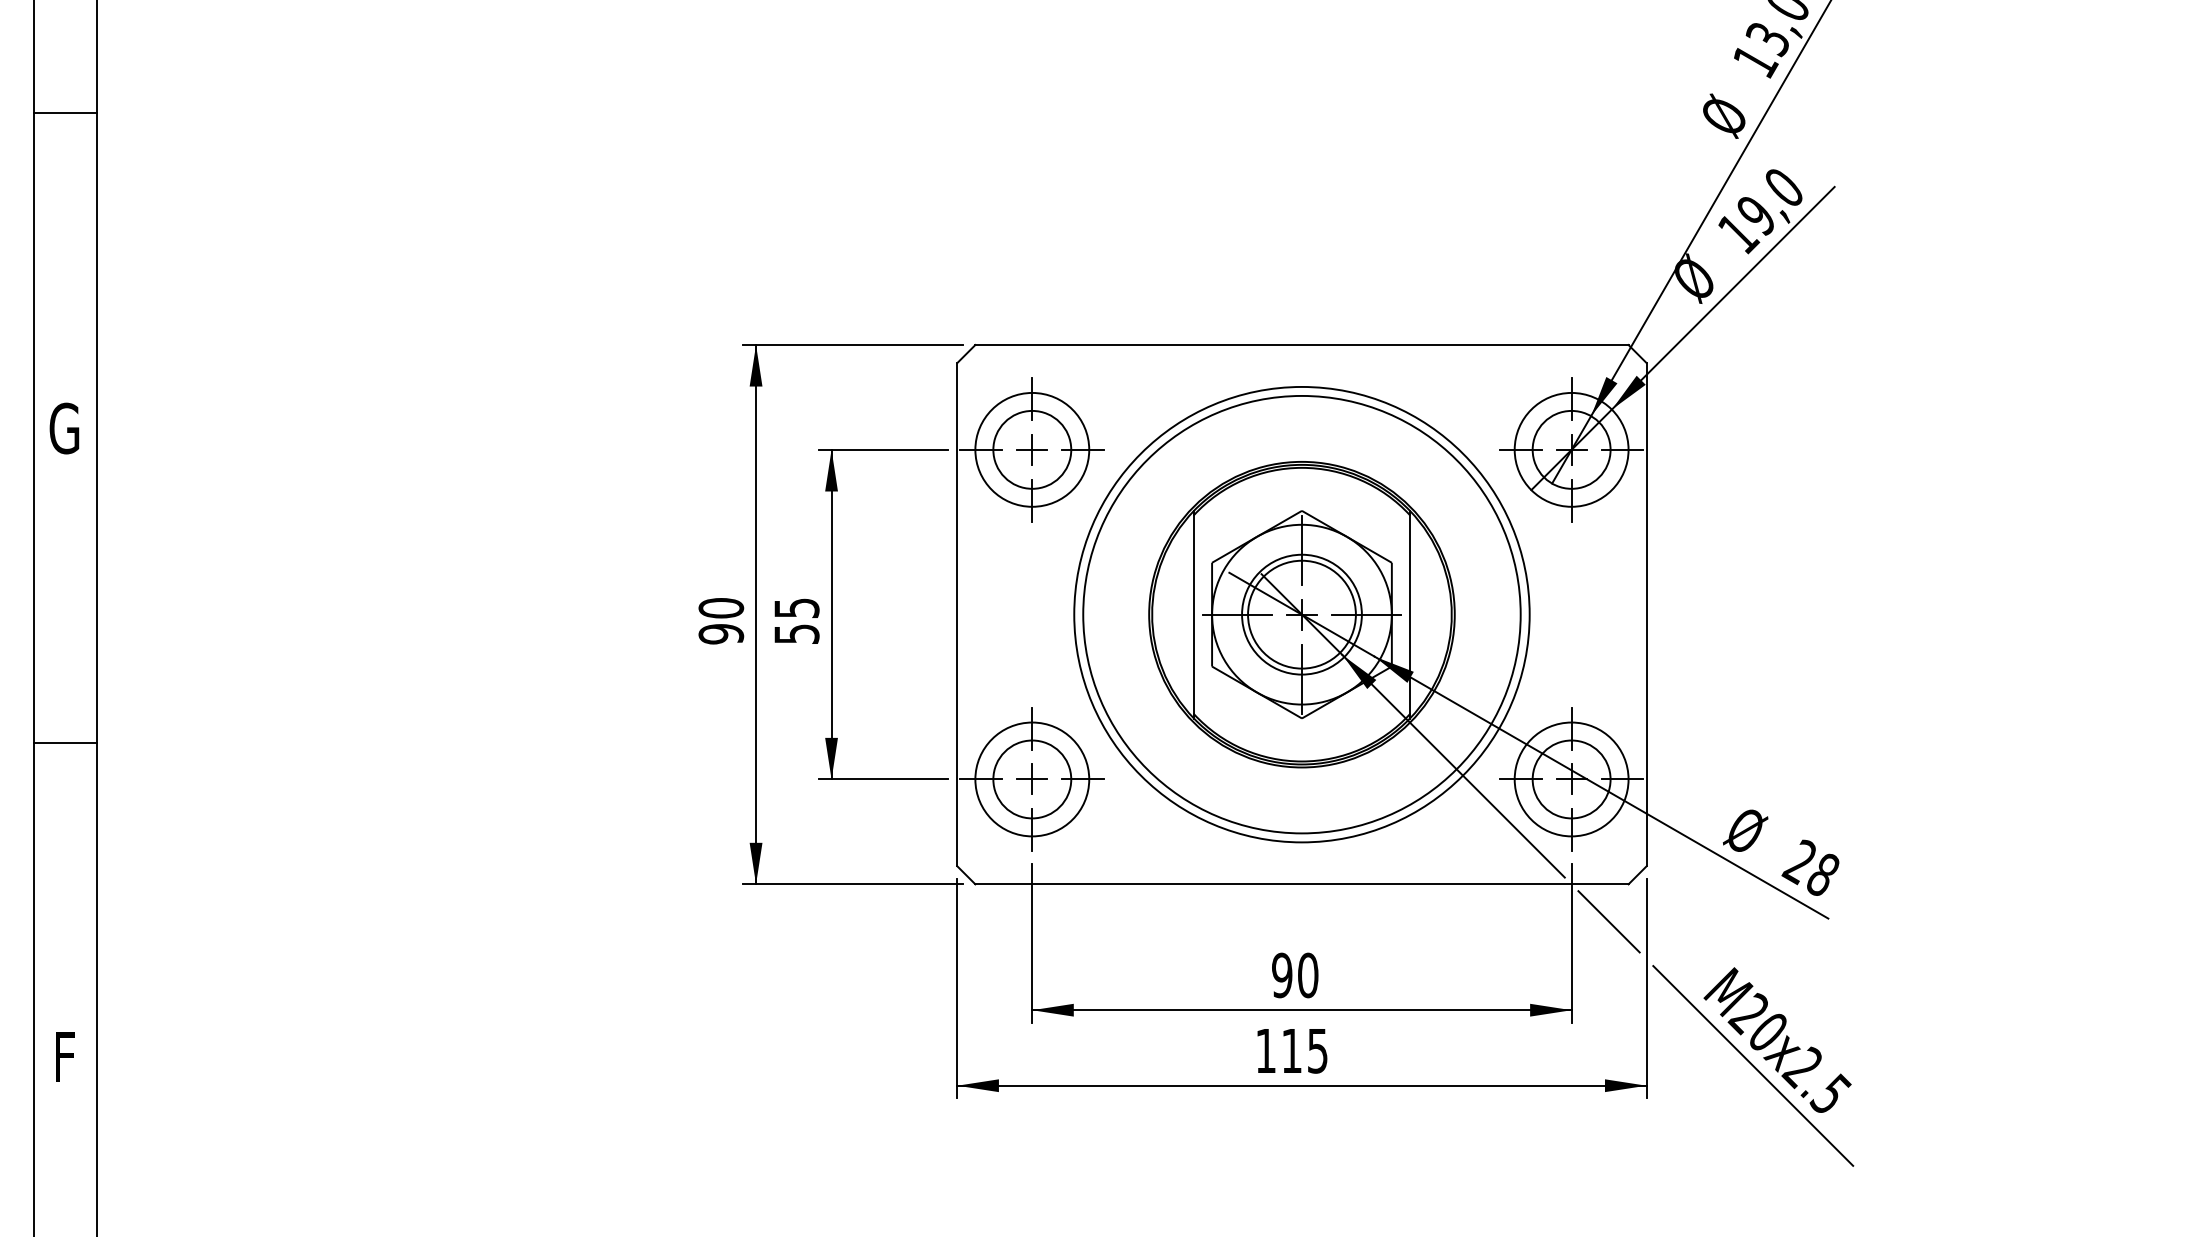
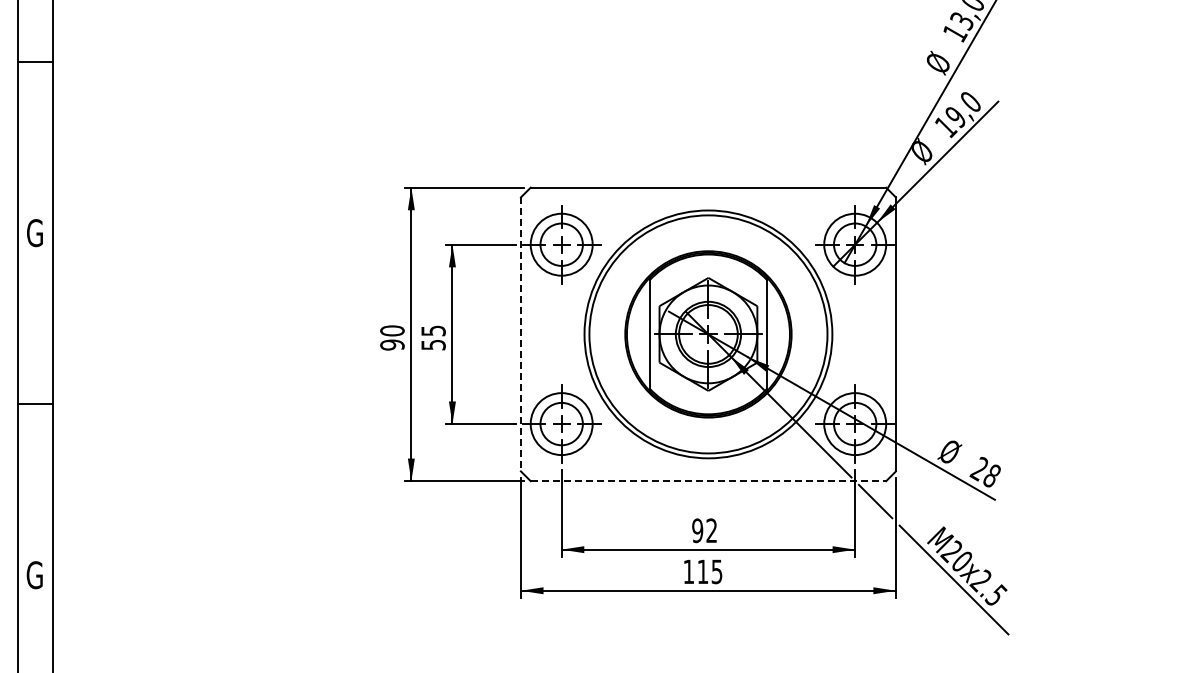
line: (956, 614) -> (520, 334), solid -> dashed
line: (1302, 884) -> (708, 481), solid -> dashed
text: (1307, 974) -> (711, 530), 90 -> 92
text: (63, 1057) -> (34, 575), F -> G

